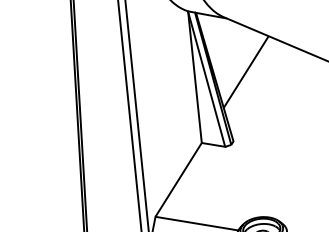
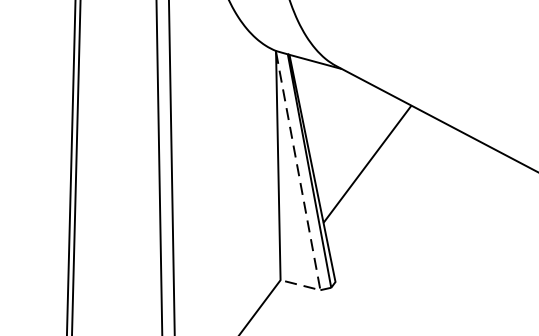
line: (210, 91) -> (303, 192), solid -> dashed

